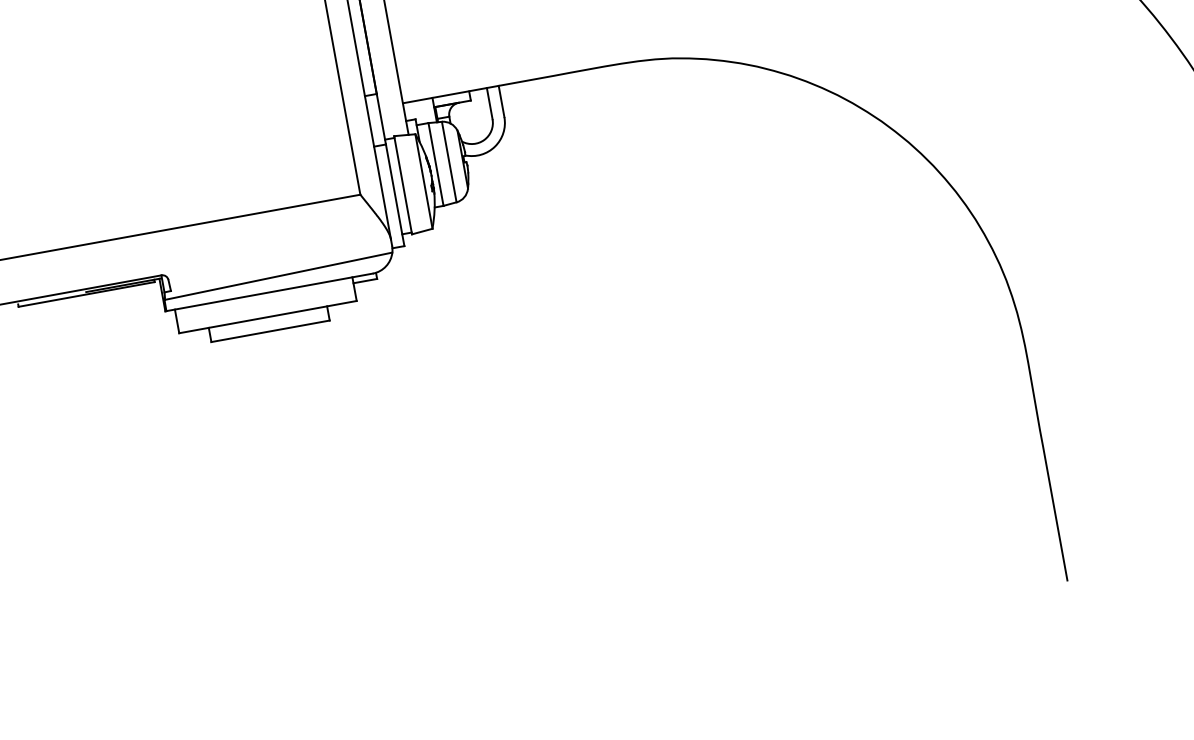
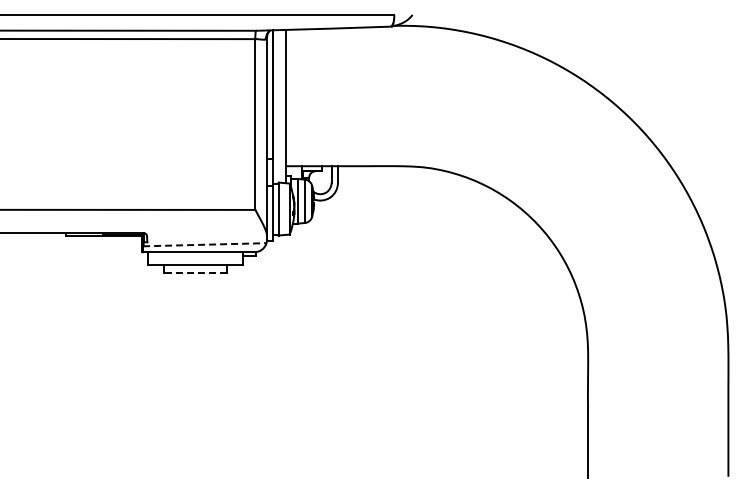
line: (277, 275) -> (204, 244), solid -> dashed
line: (270, 330) -> (195, 272), solid -> dashed

